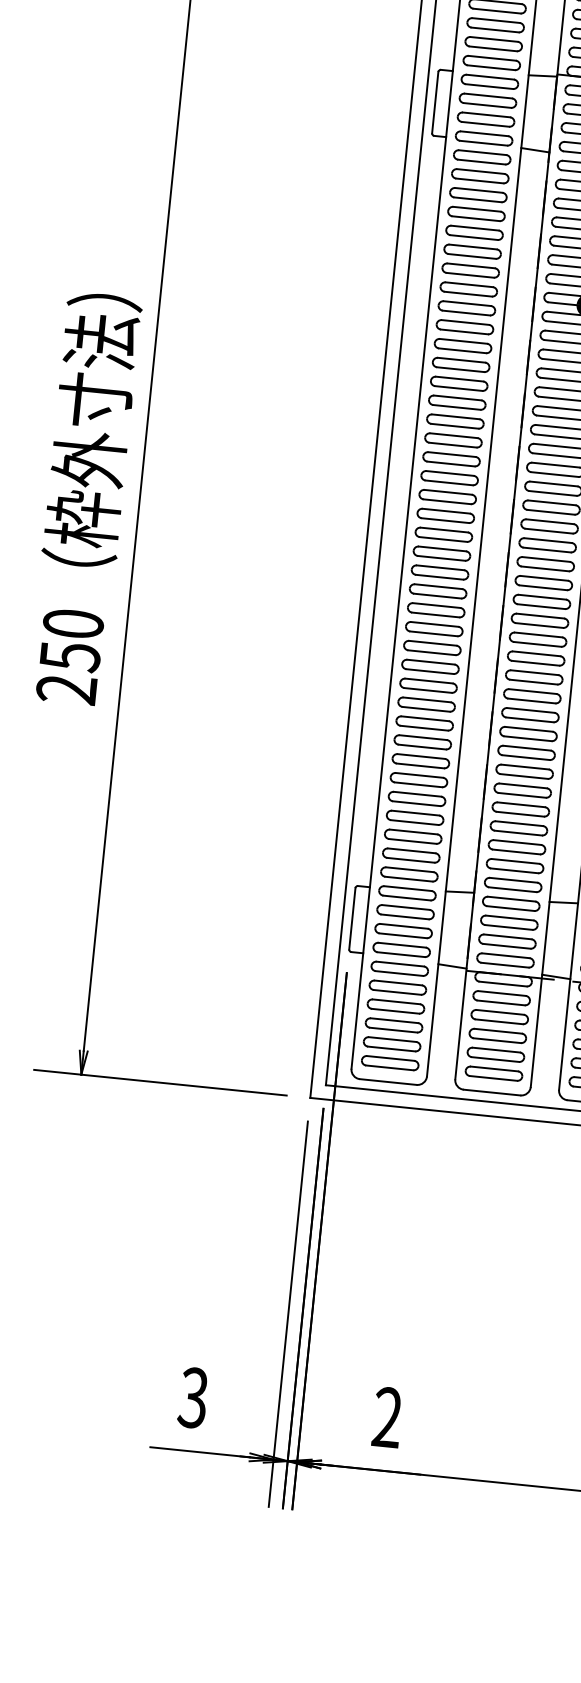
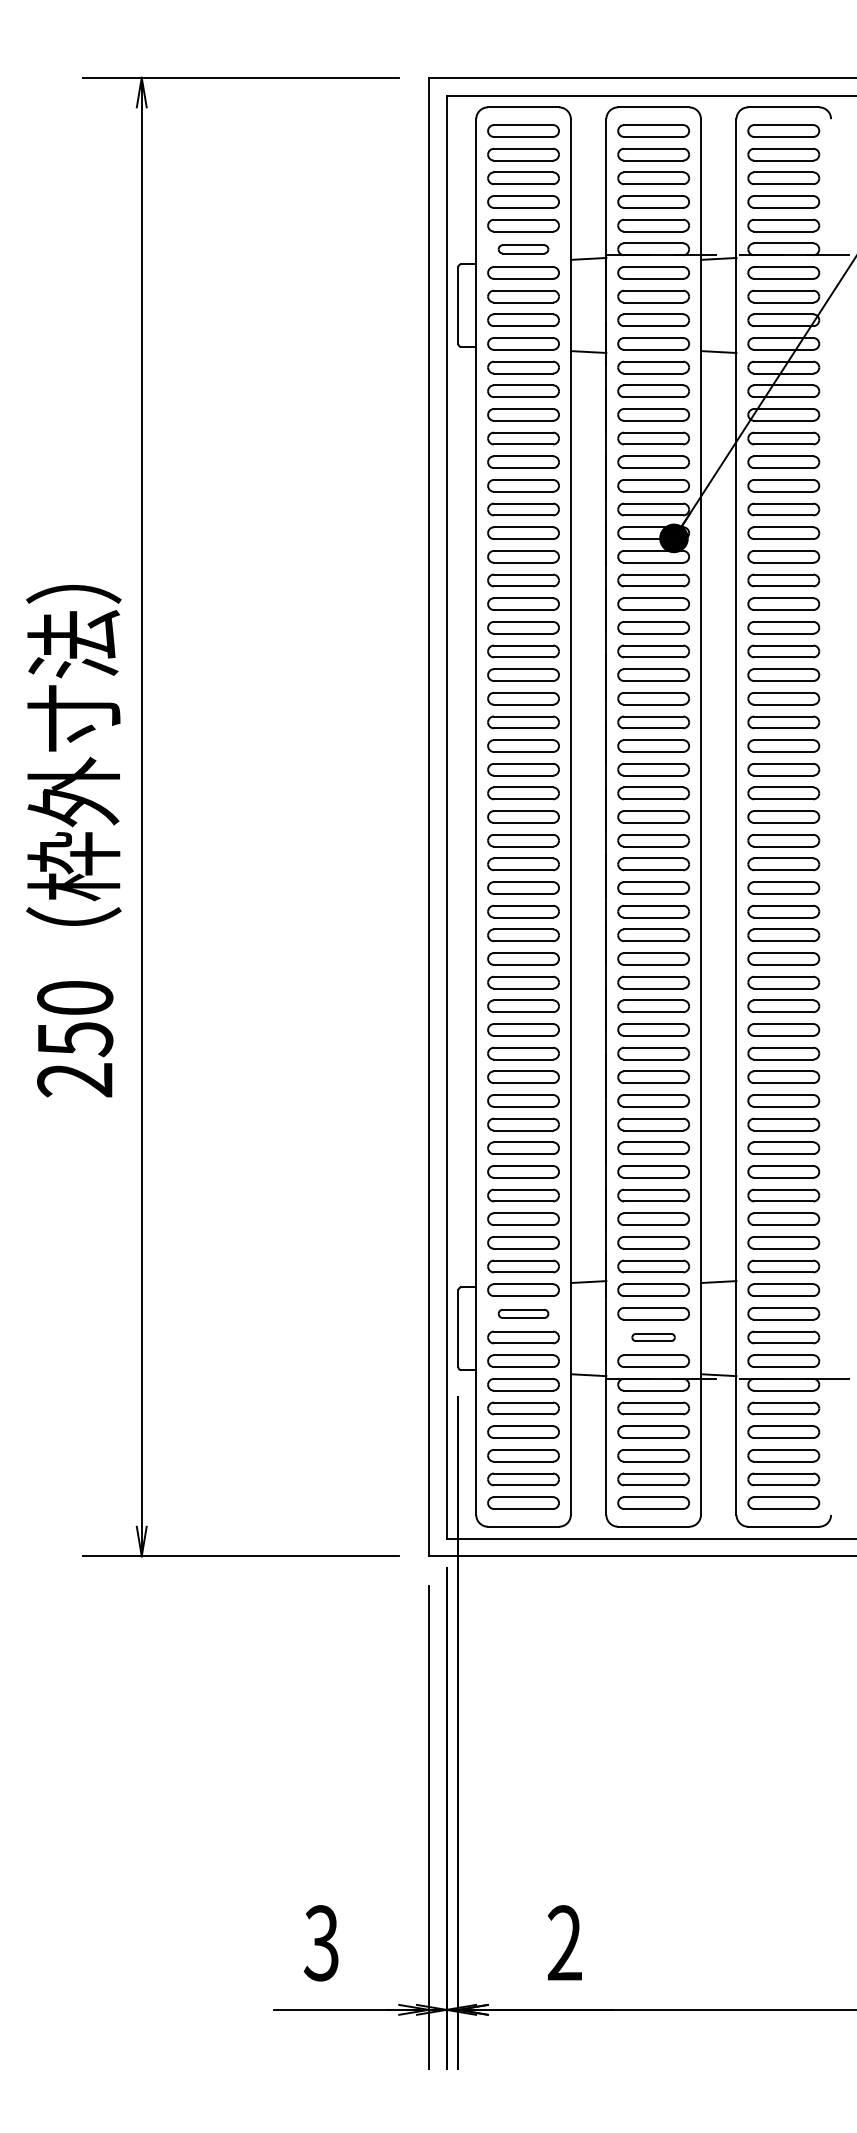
part: (491, 63) -> (523, 249), size x0.7
part: (405, 911) -> (523, 1313), size x0.7
part: (507, 941) -> (653, 1337), size x0.6

